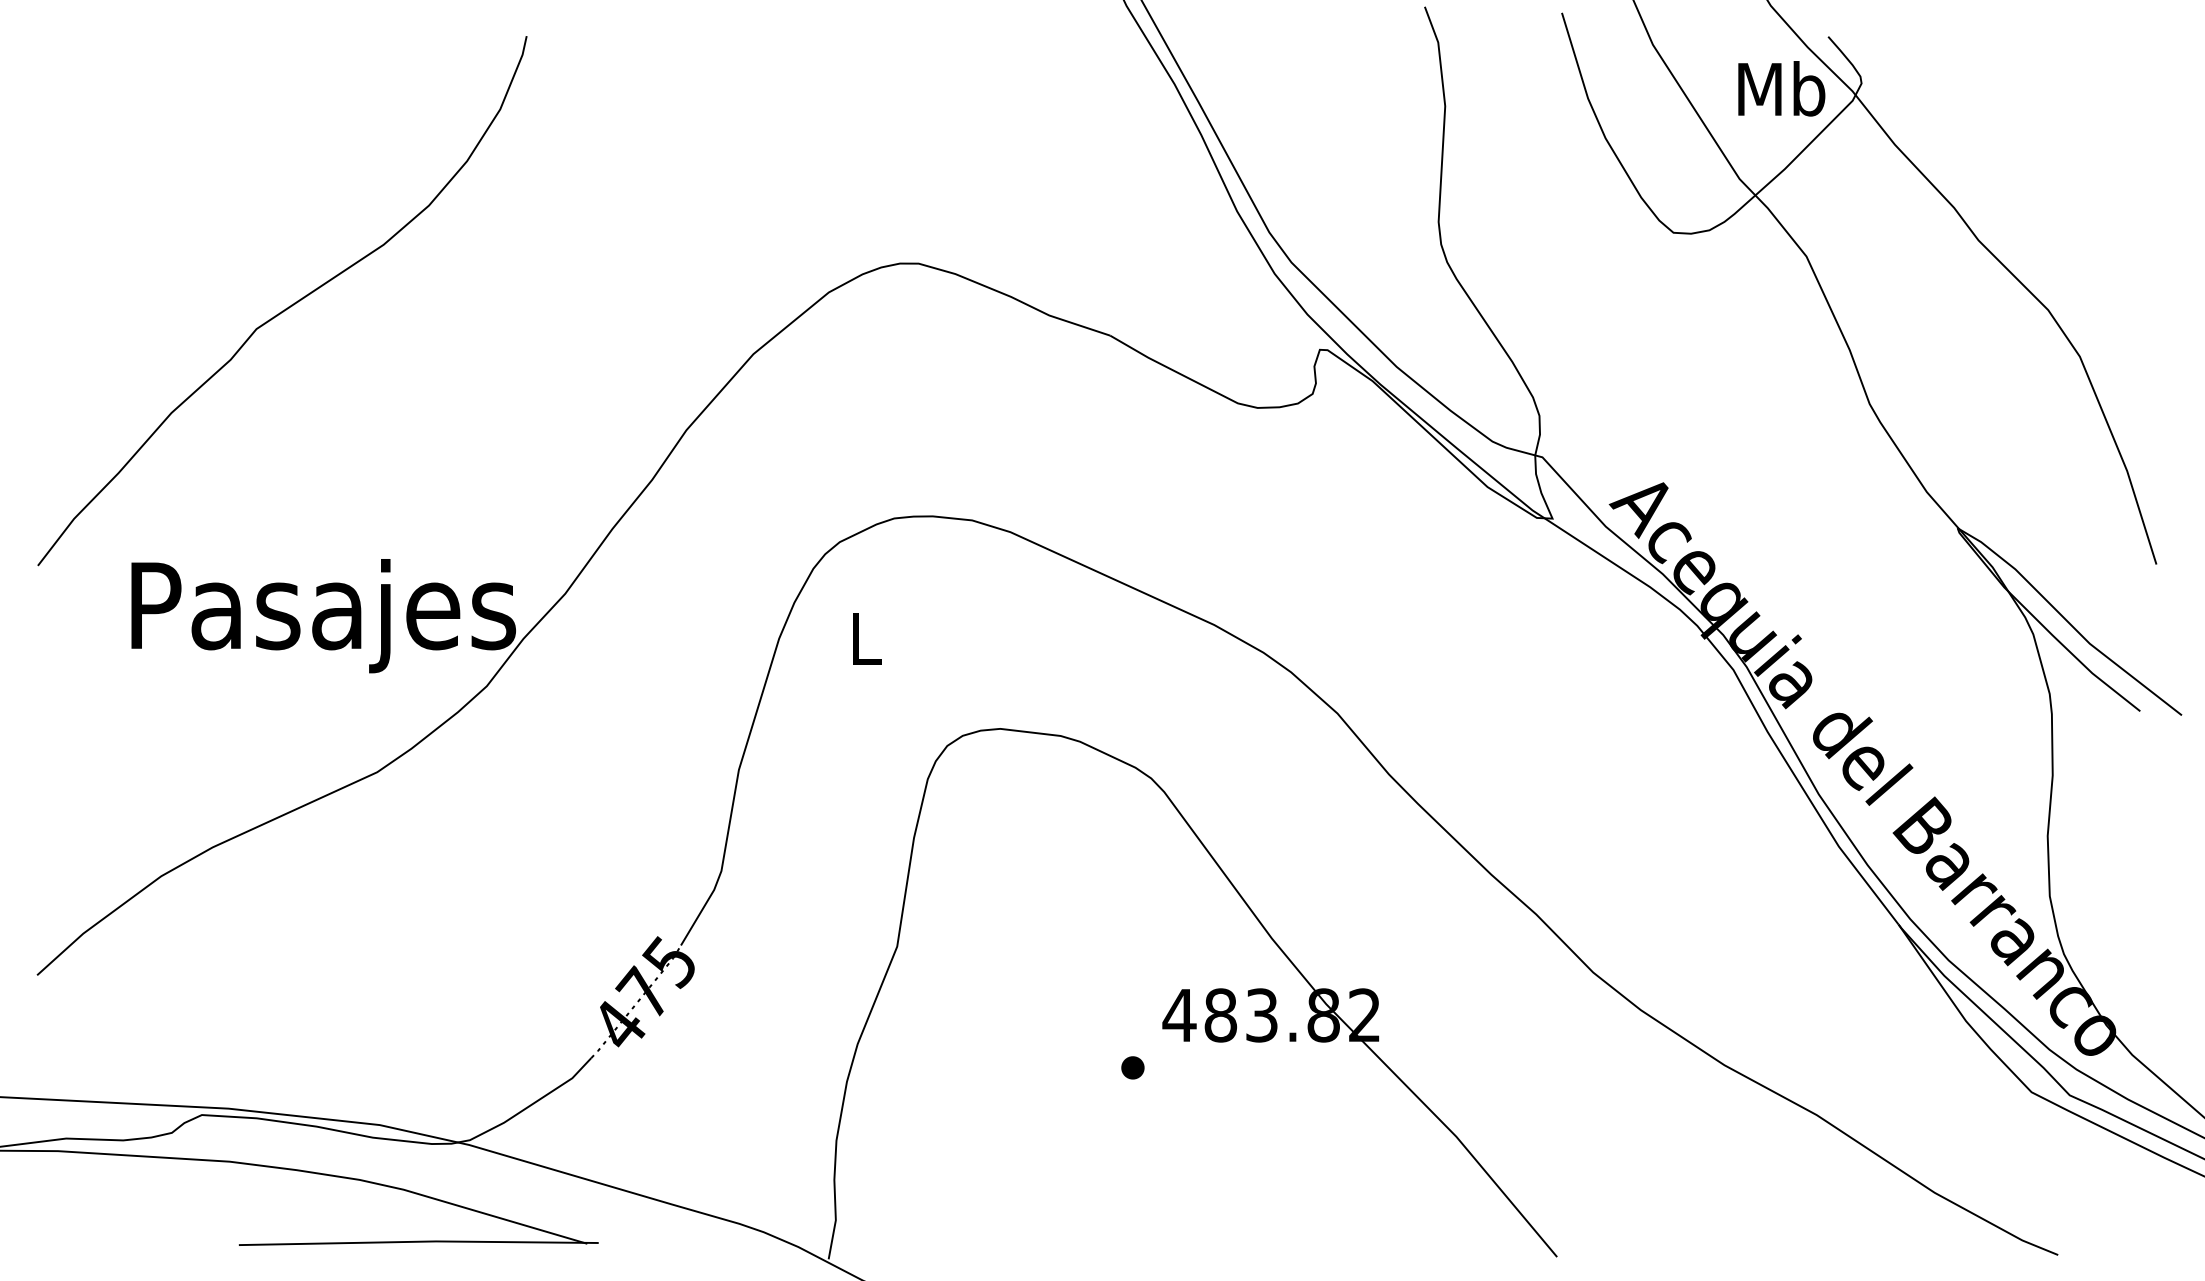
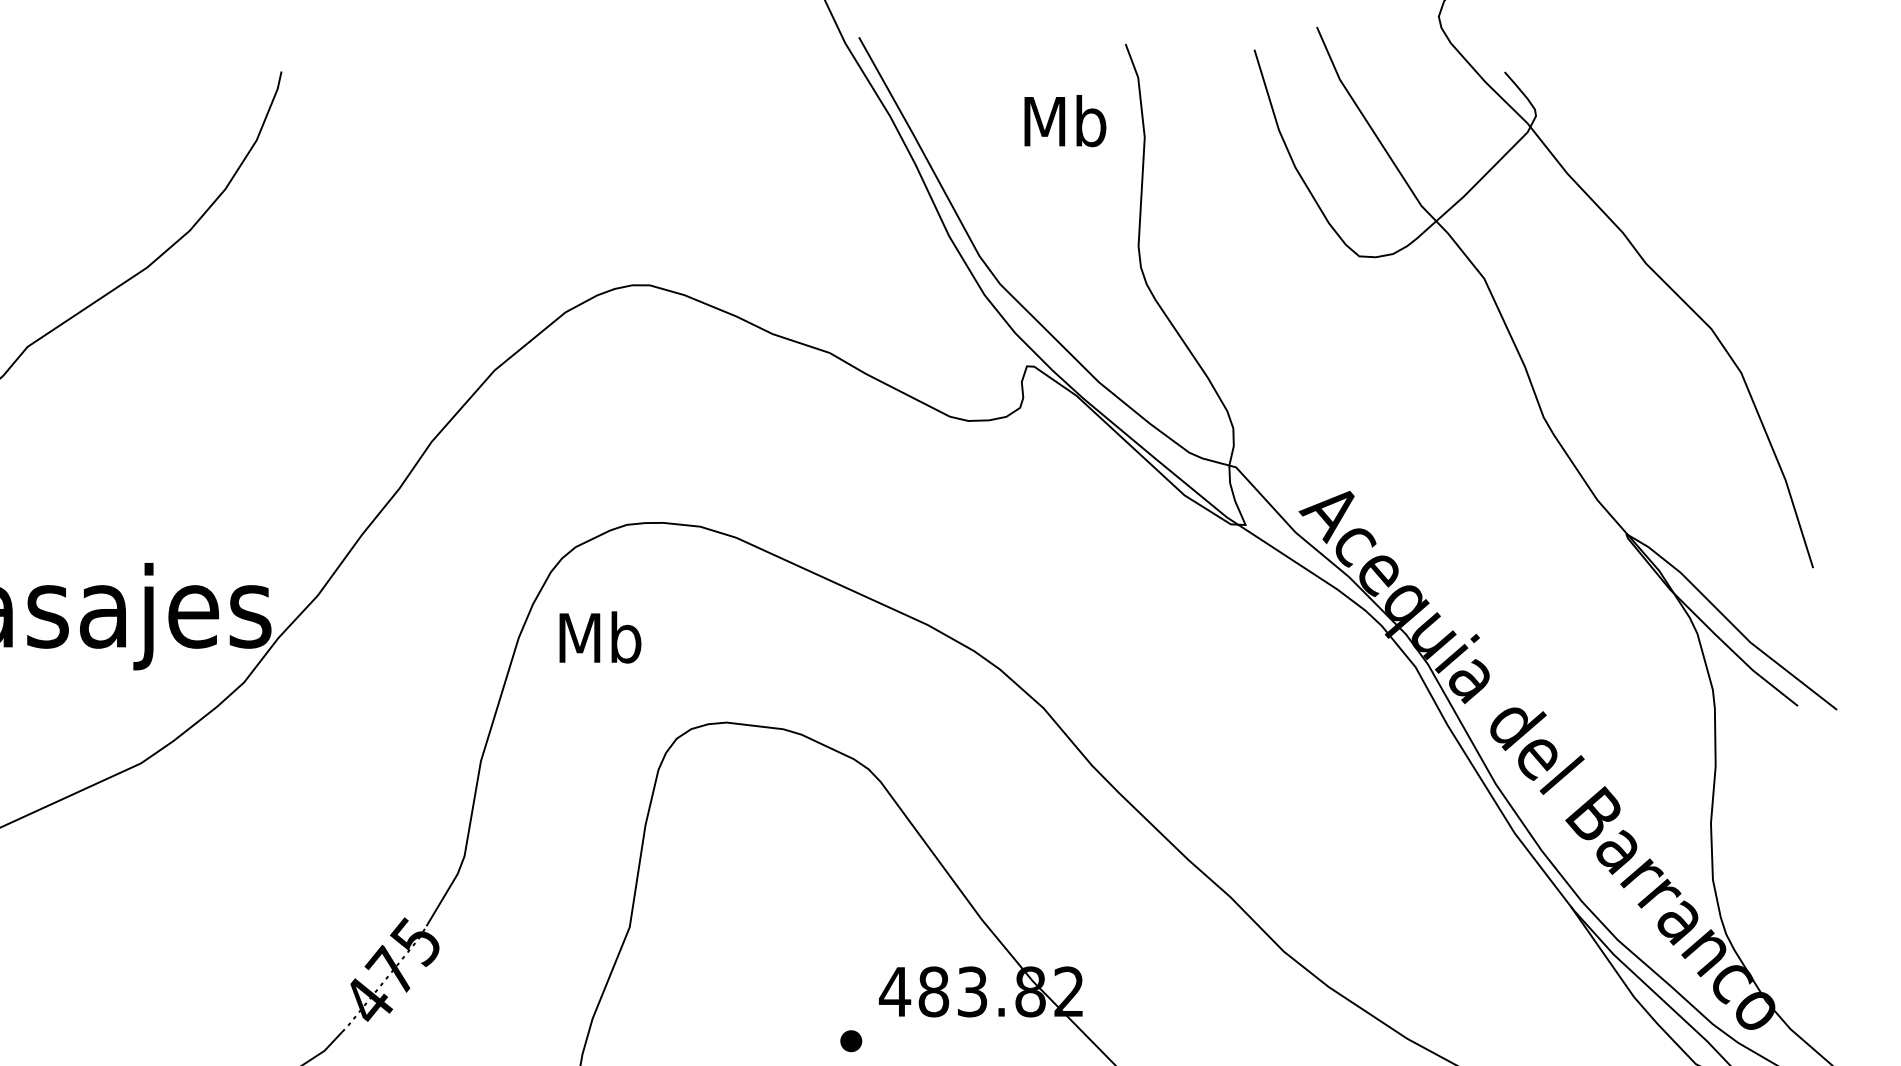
text: (1781, 88) -> (1065, 120), moved
text: (865, 638) -> (599, 637), L -> Mb

